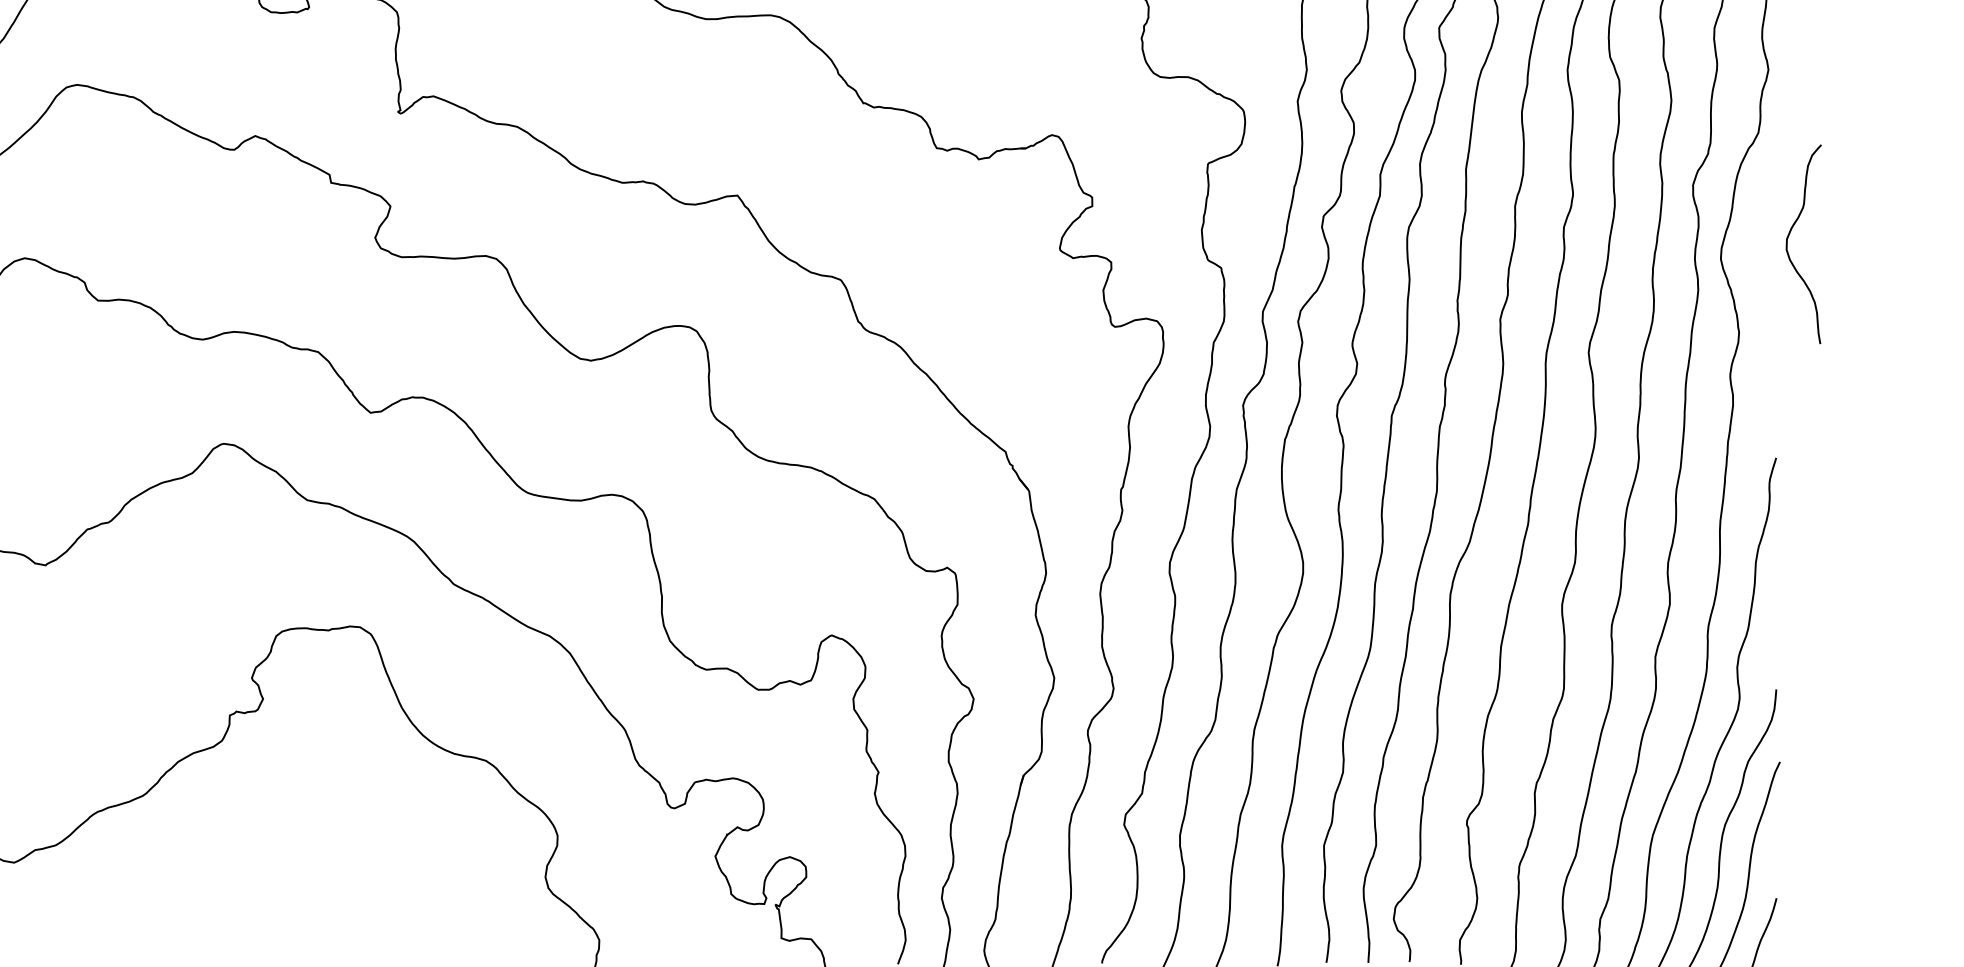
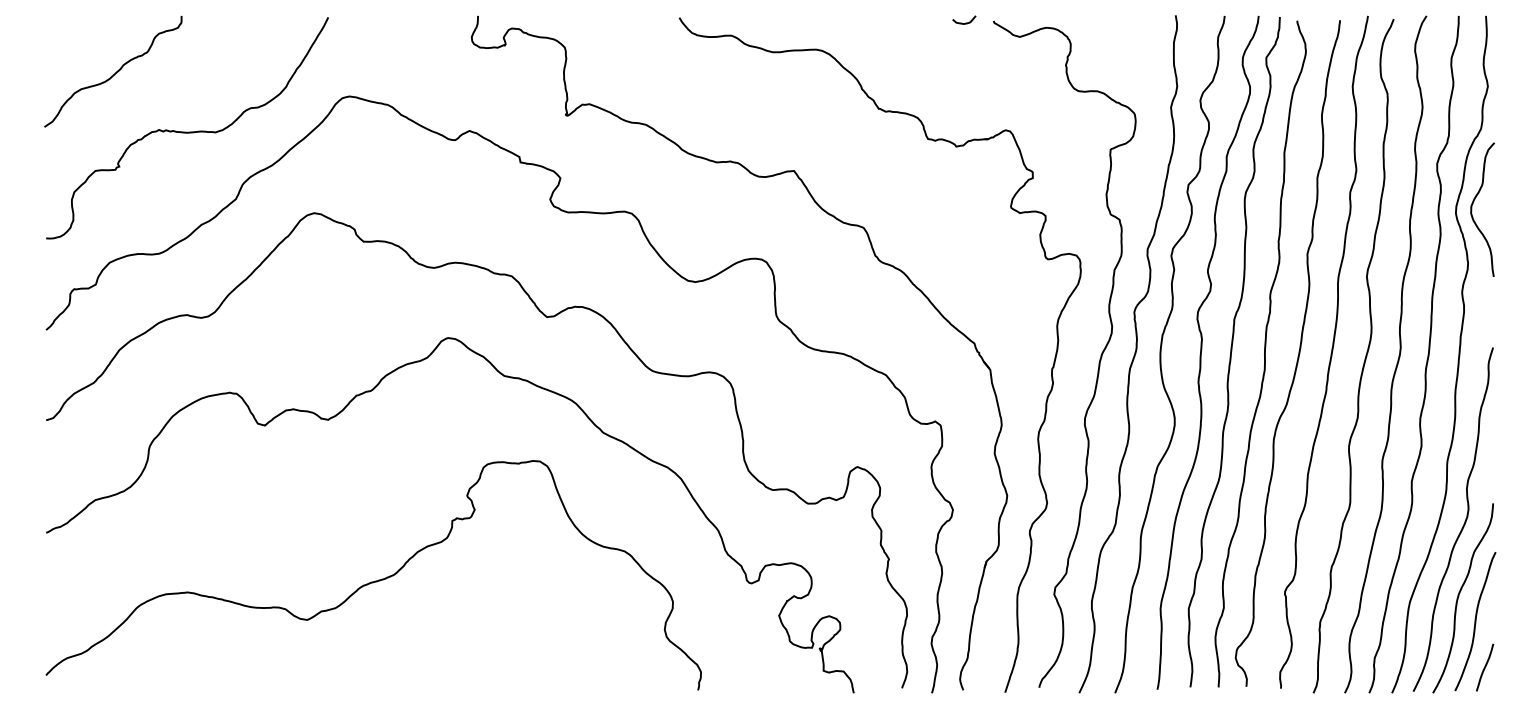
curve: (1788, 243) -> (1472, 209), moved

